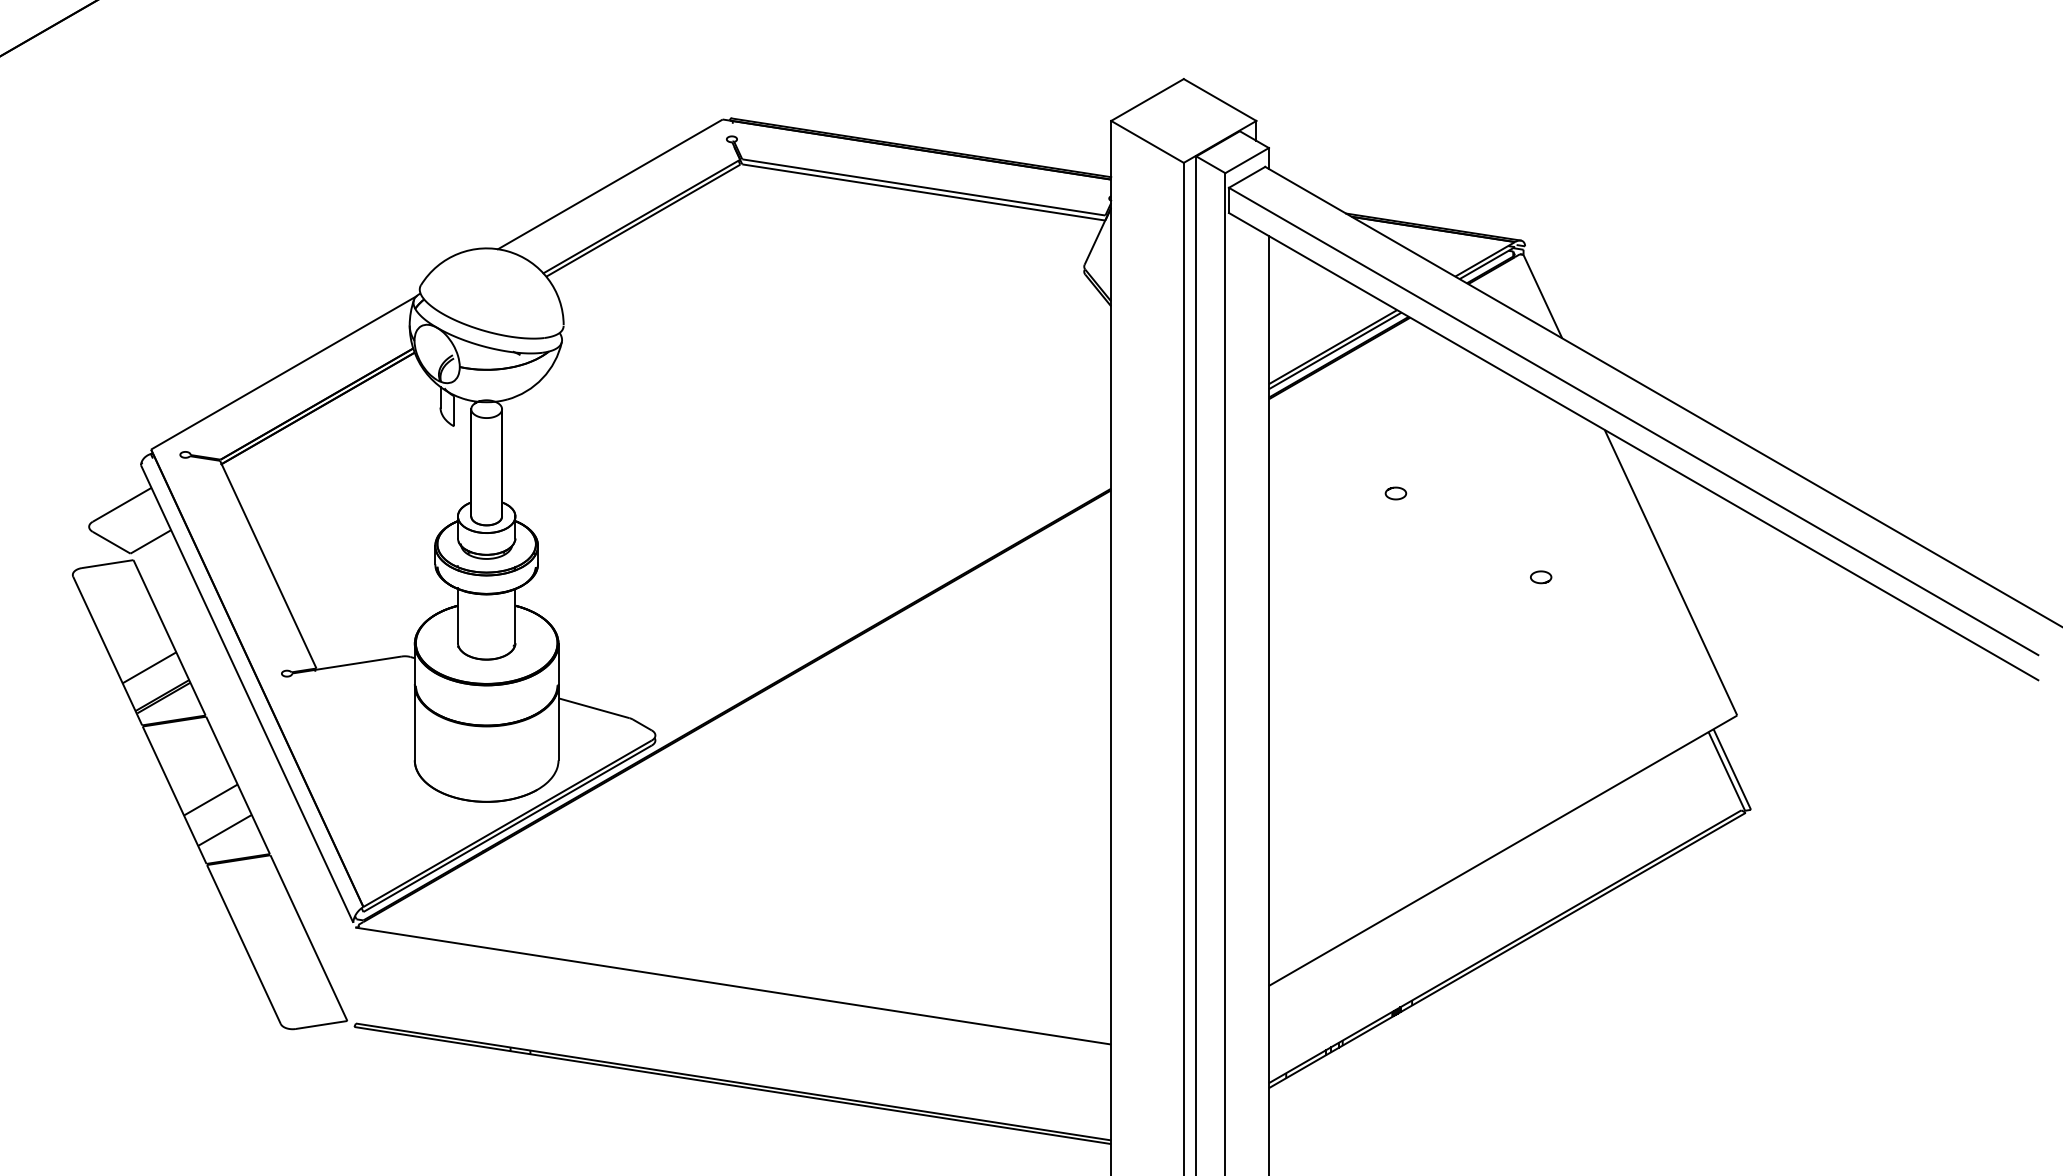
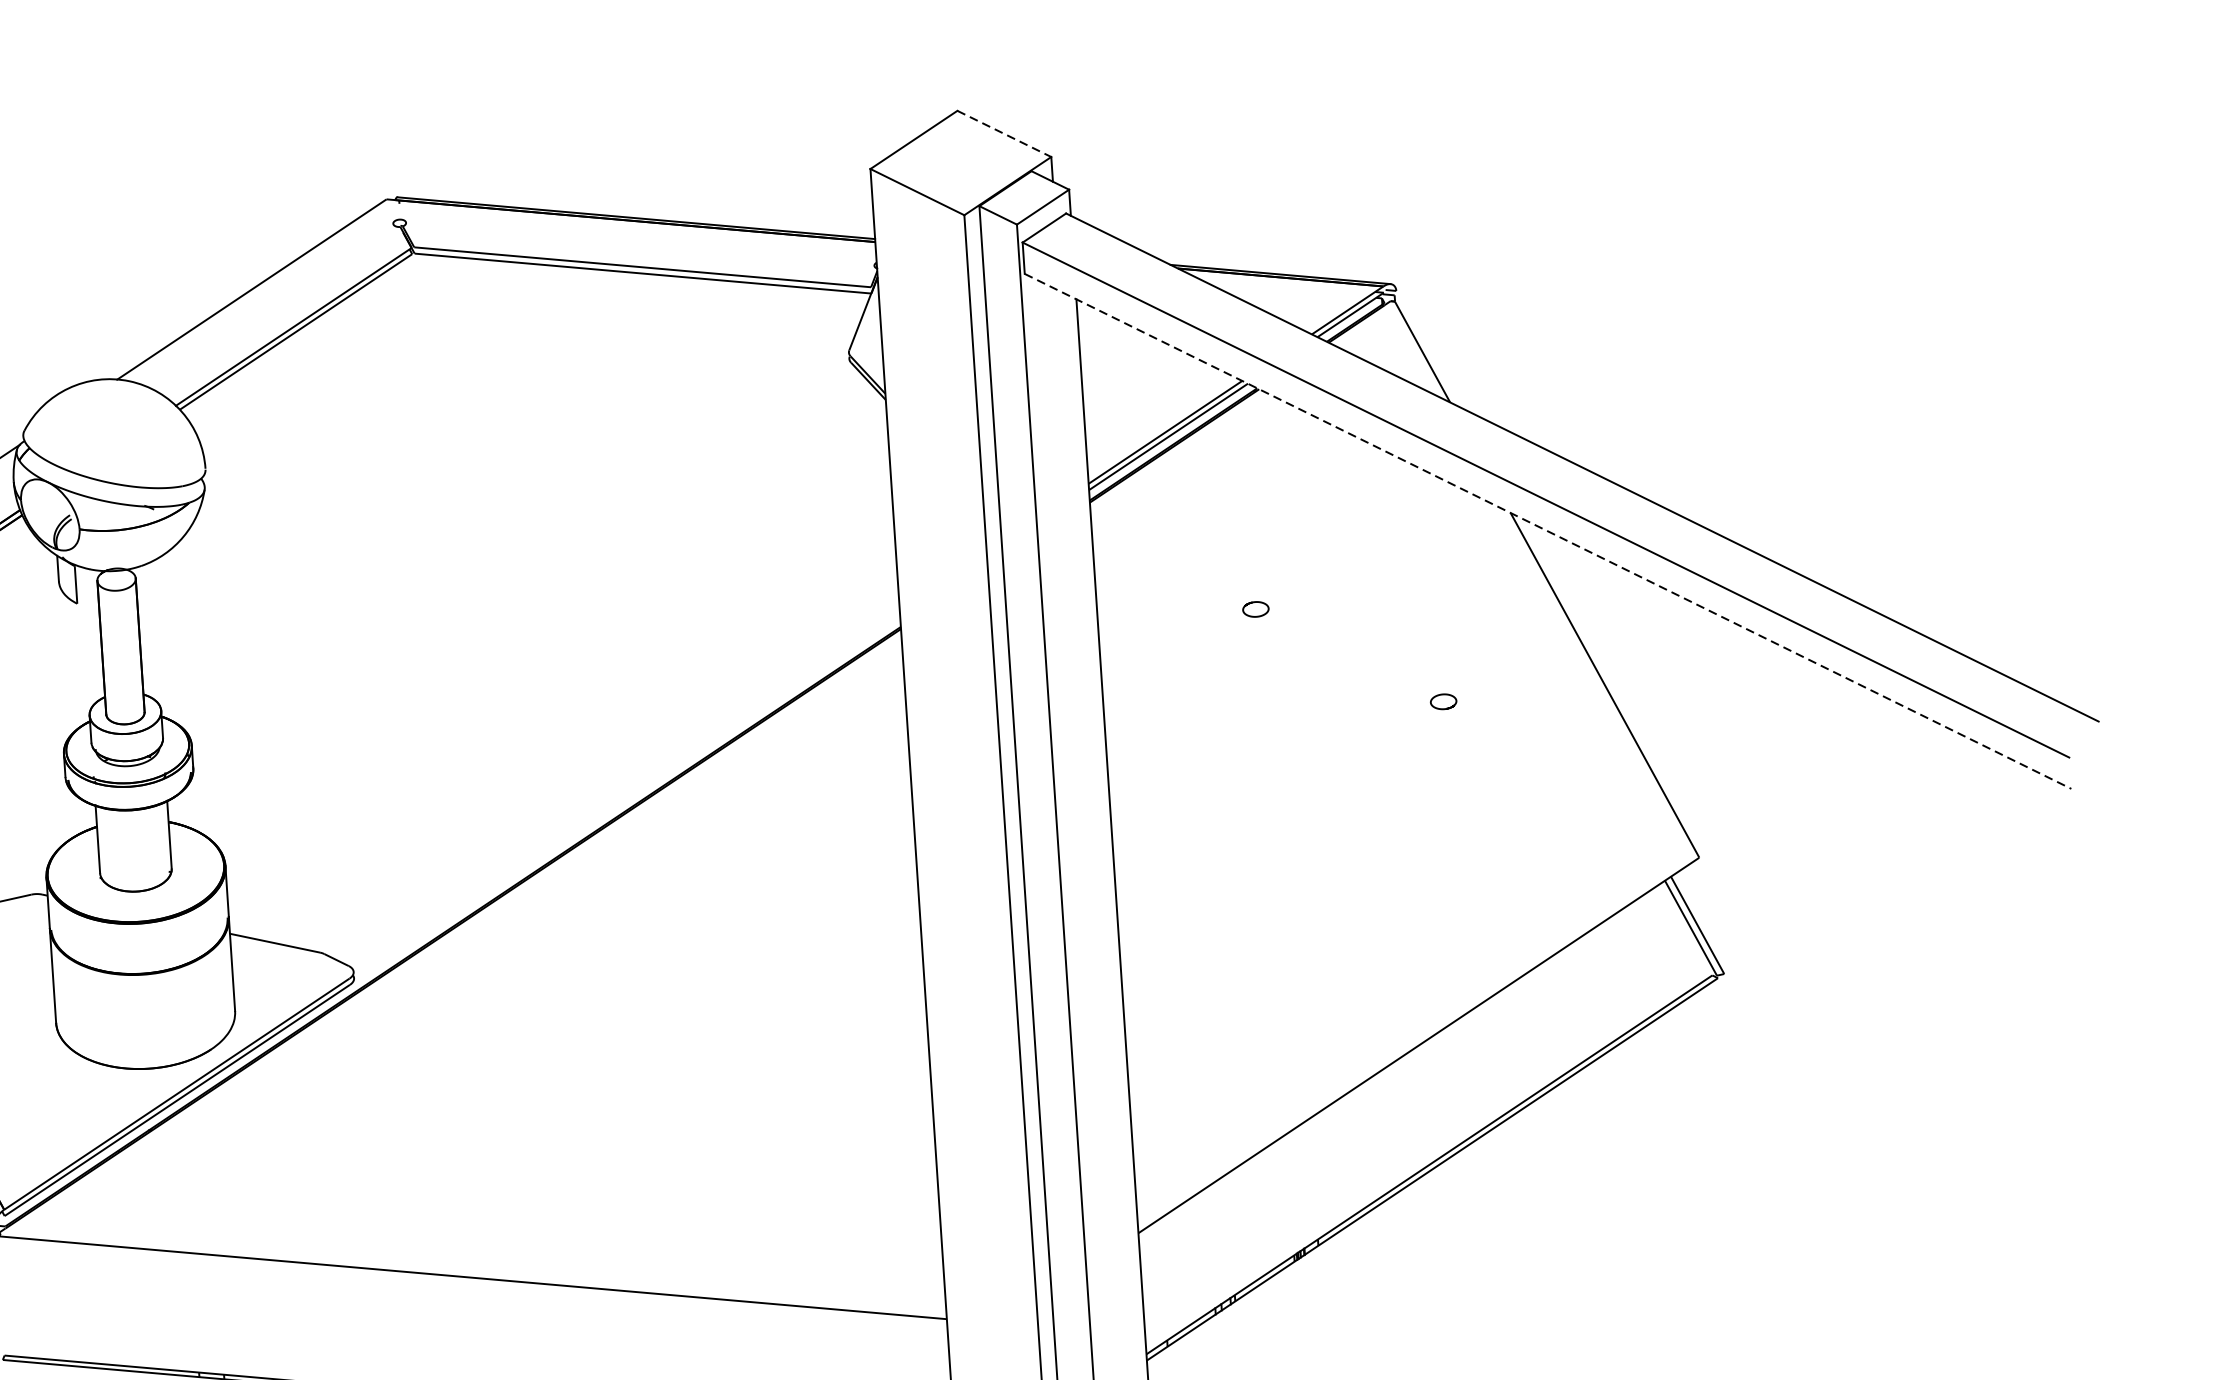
line: (1220, 100) -> (1004, 134), solid -> dashed
line: (1634, 446) -> (1549, 531), solid -> dashed

